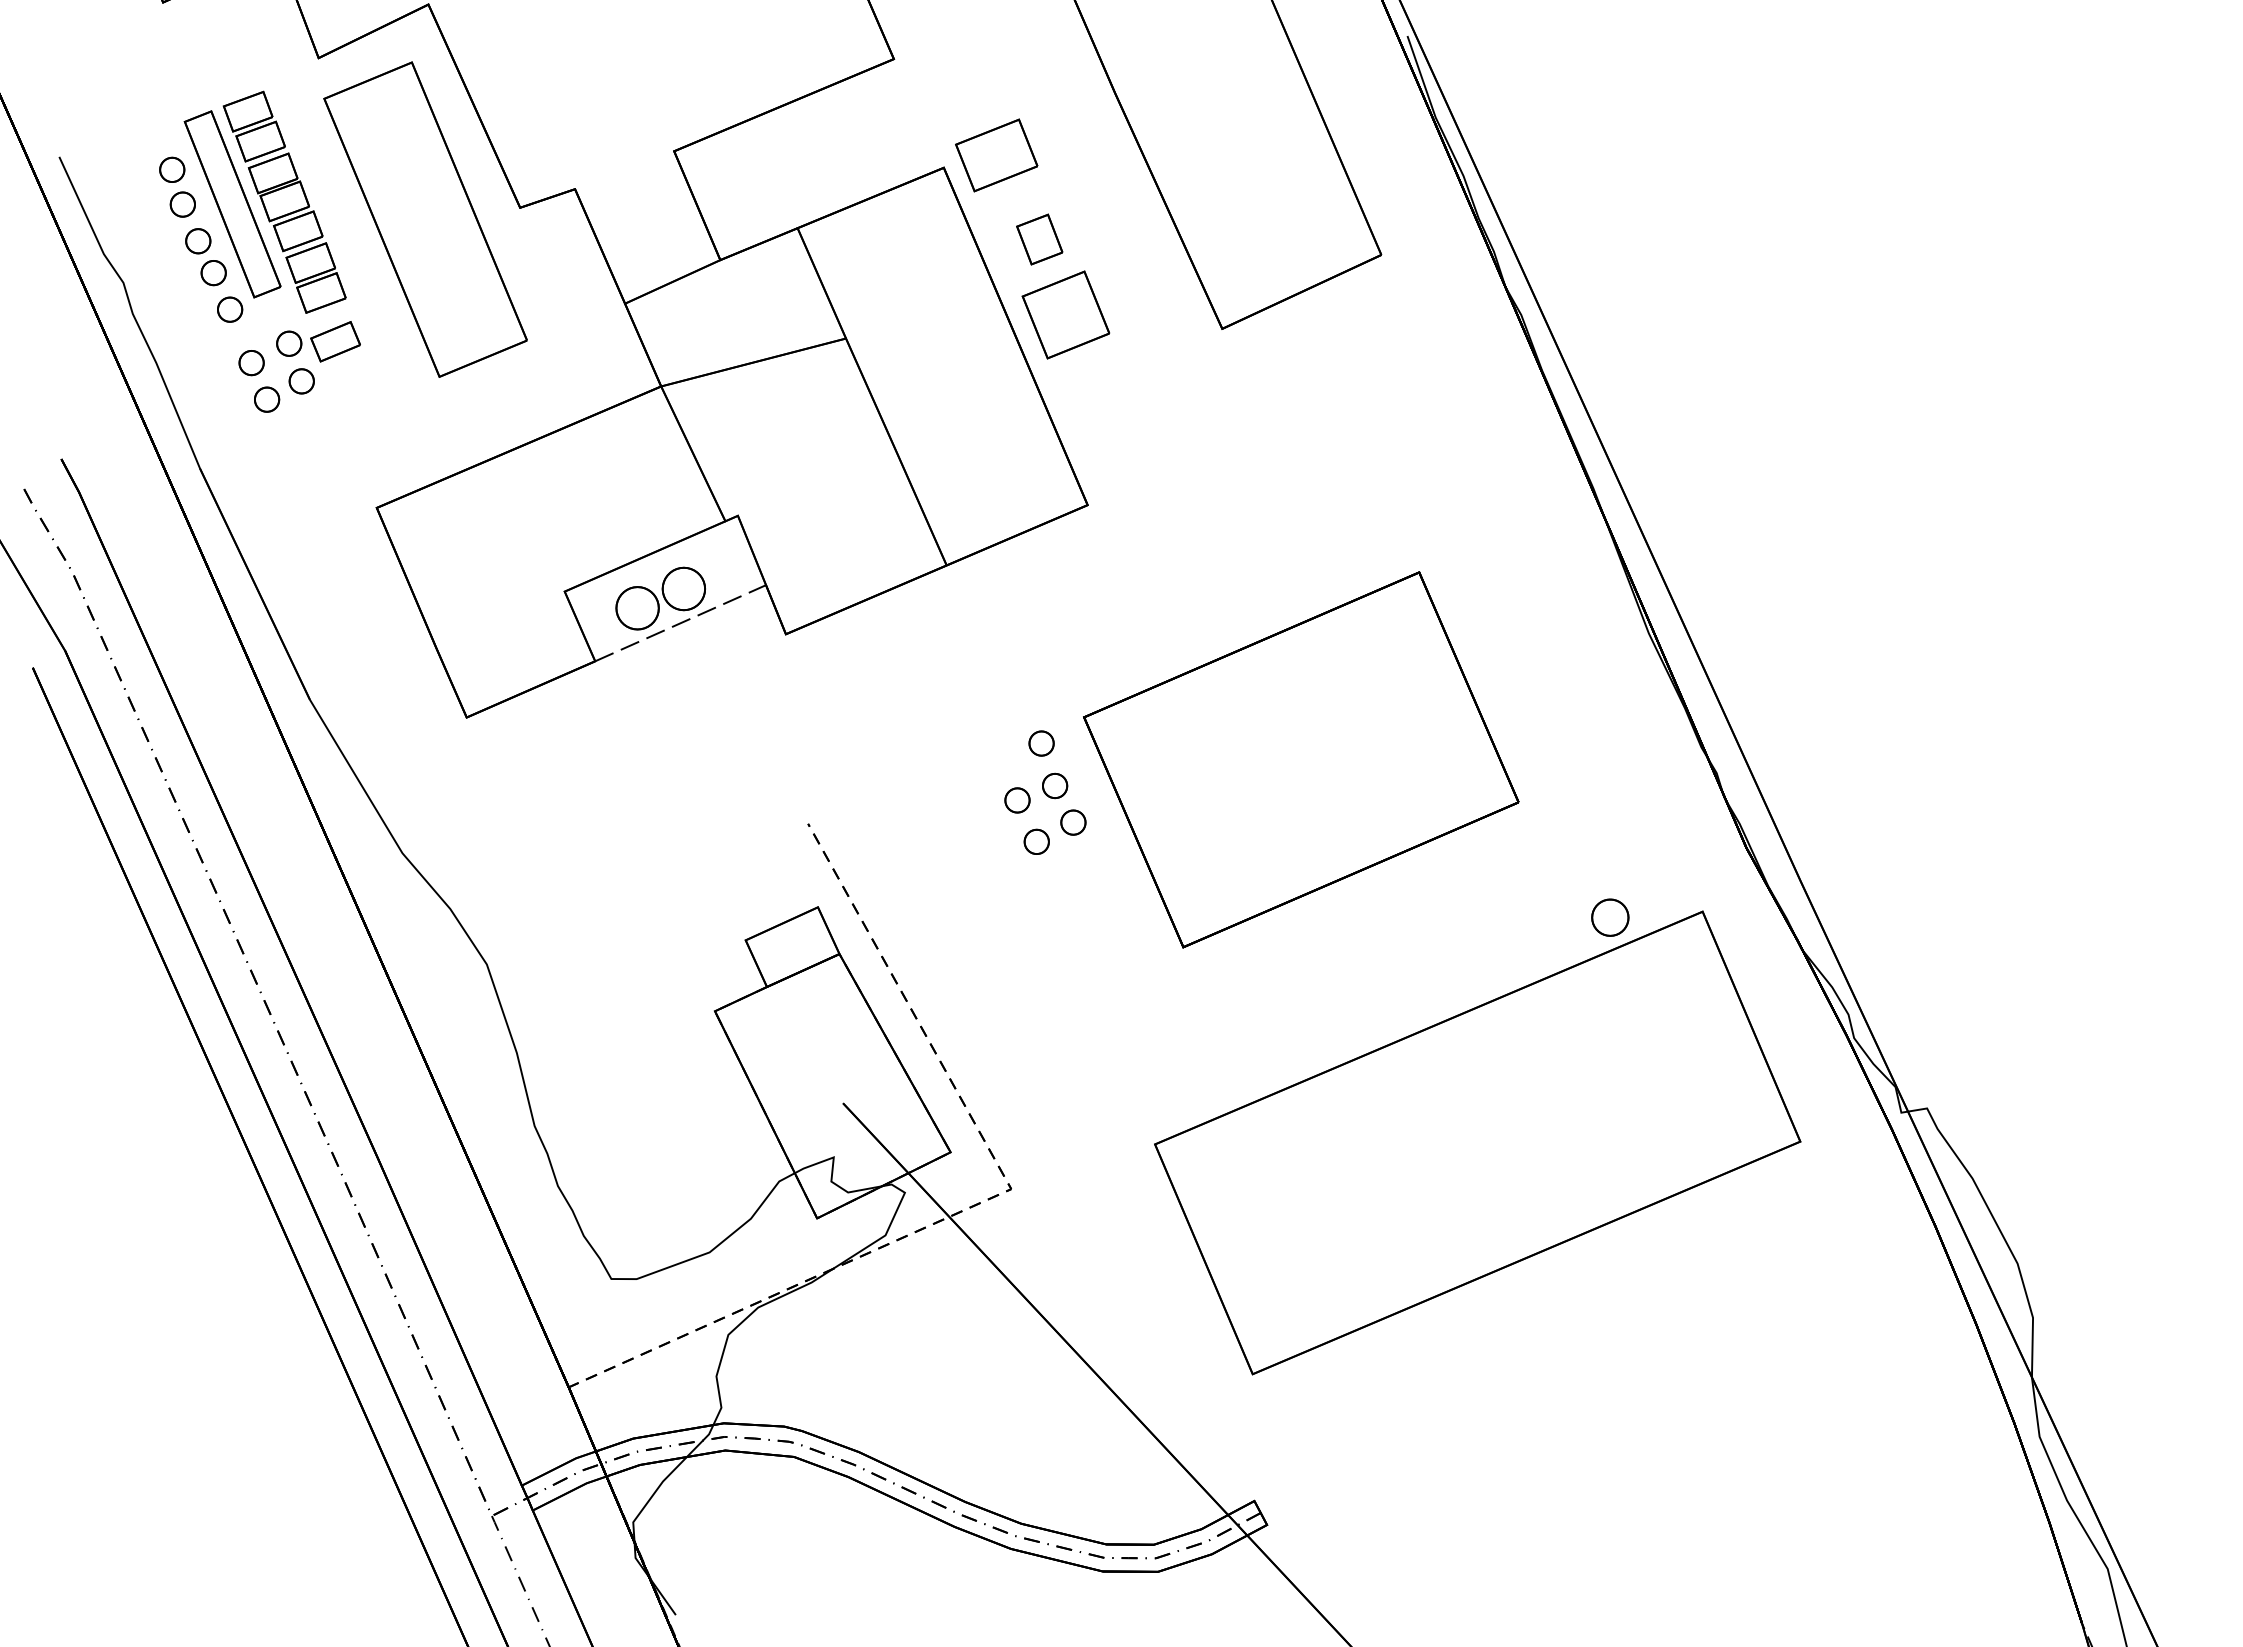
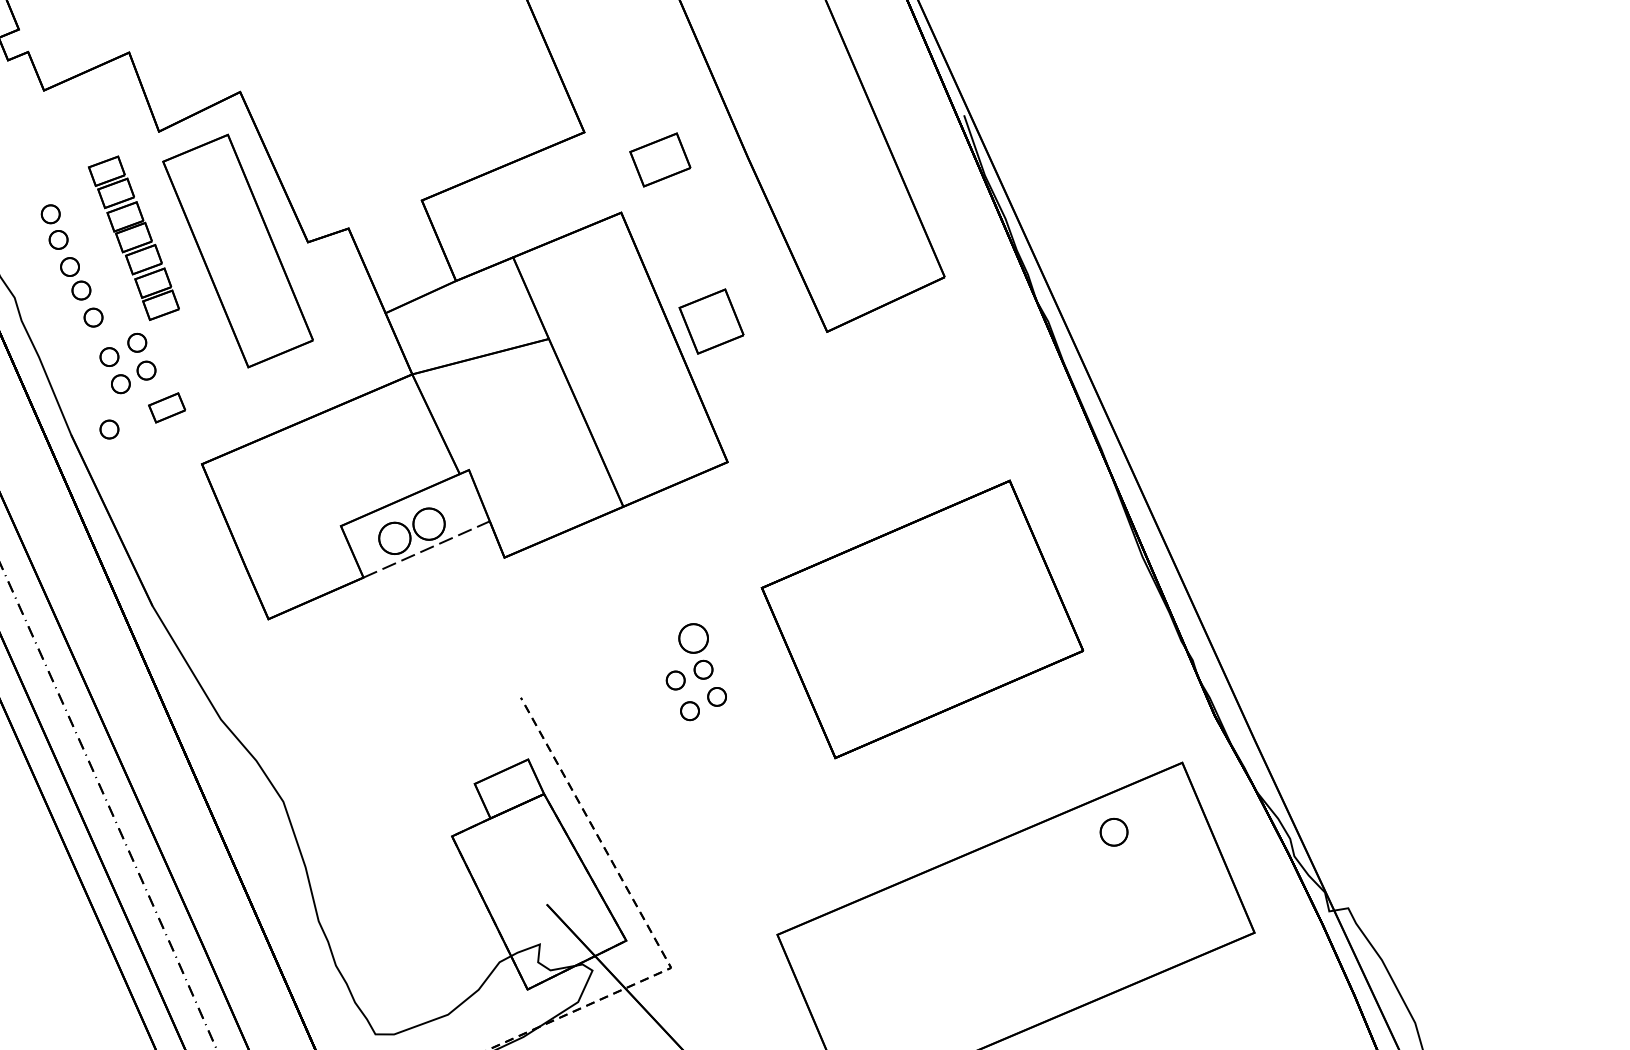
part: (996, 155) -> (660, 160), moved
part: (232, 204) -> (95, 239), removed
part: (1039, 239) -> (692, 265), removed
part: (335, 341) -> (167, 407), moved
part: (251, 461) -> (109, 429), added
part: (1041, 743) -> (693, 638), size x1.6
part: (1301, 759) -> (922, 619), moved
part: (1610, 917) -> (1114, 832), moved

